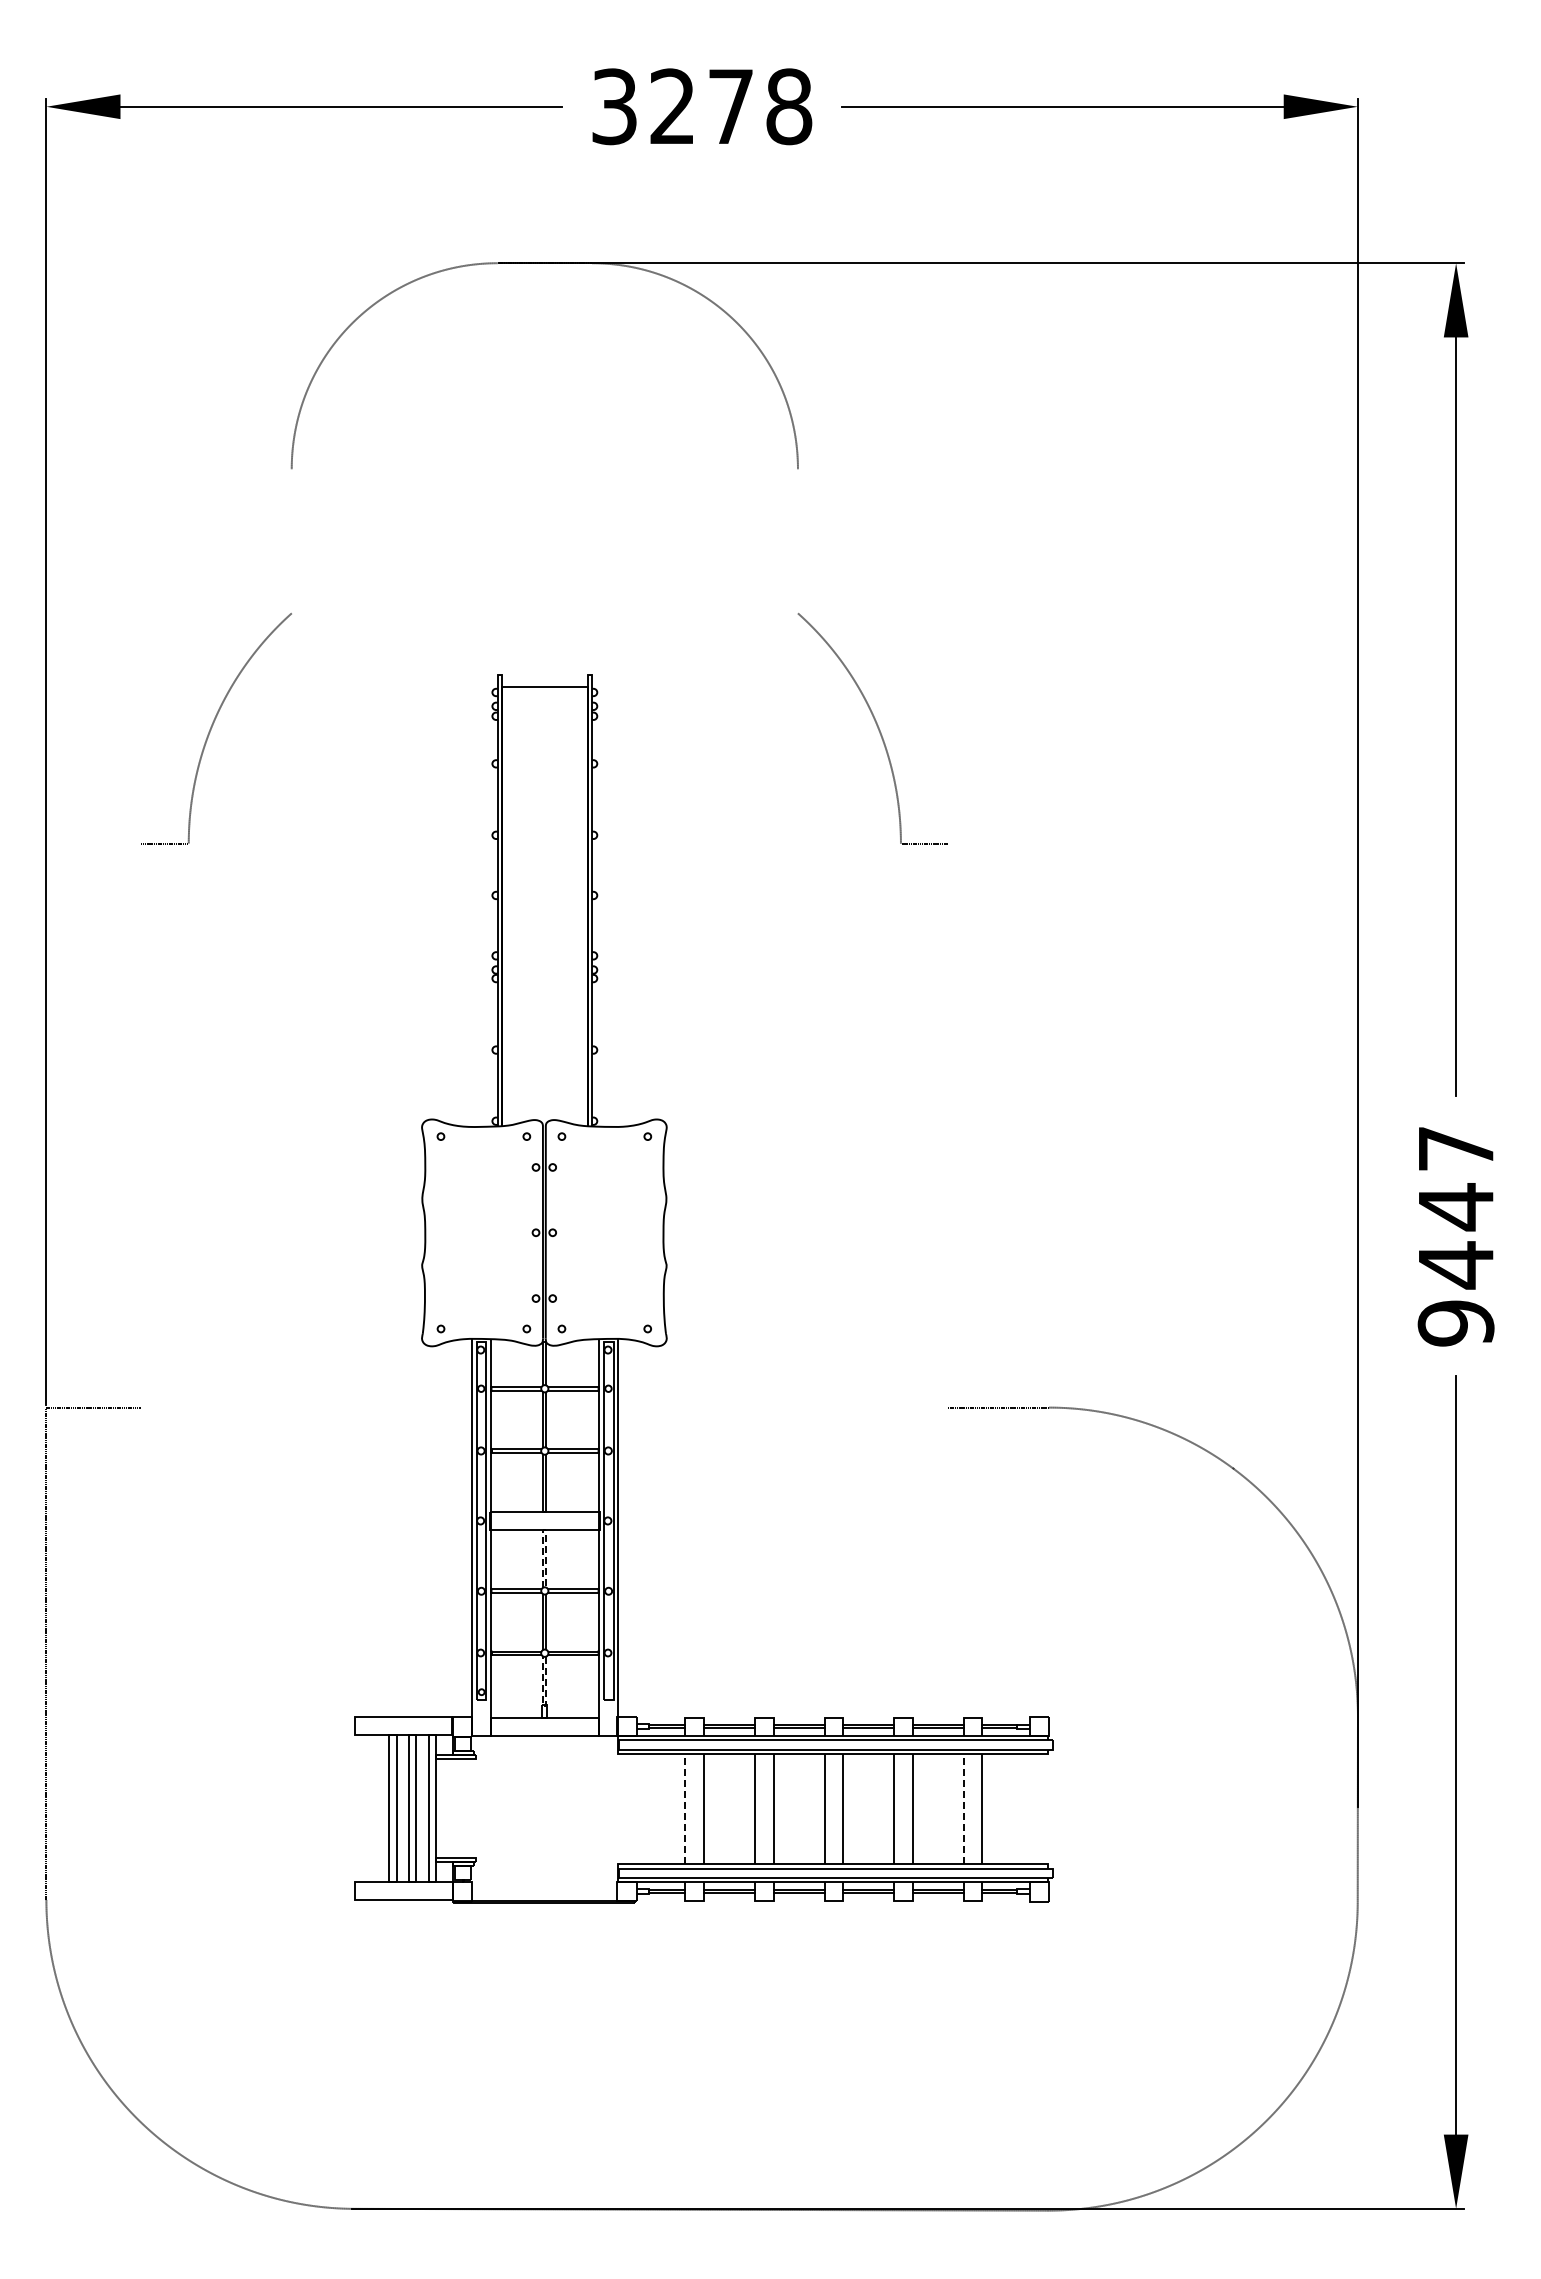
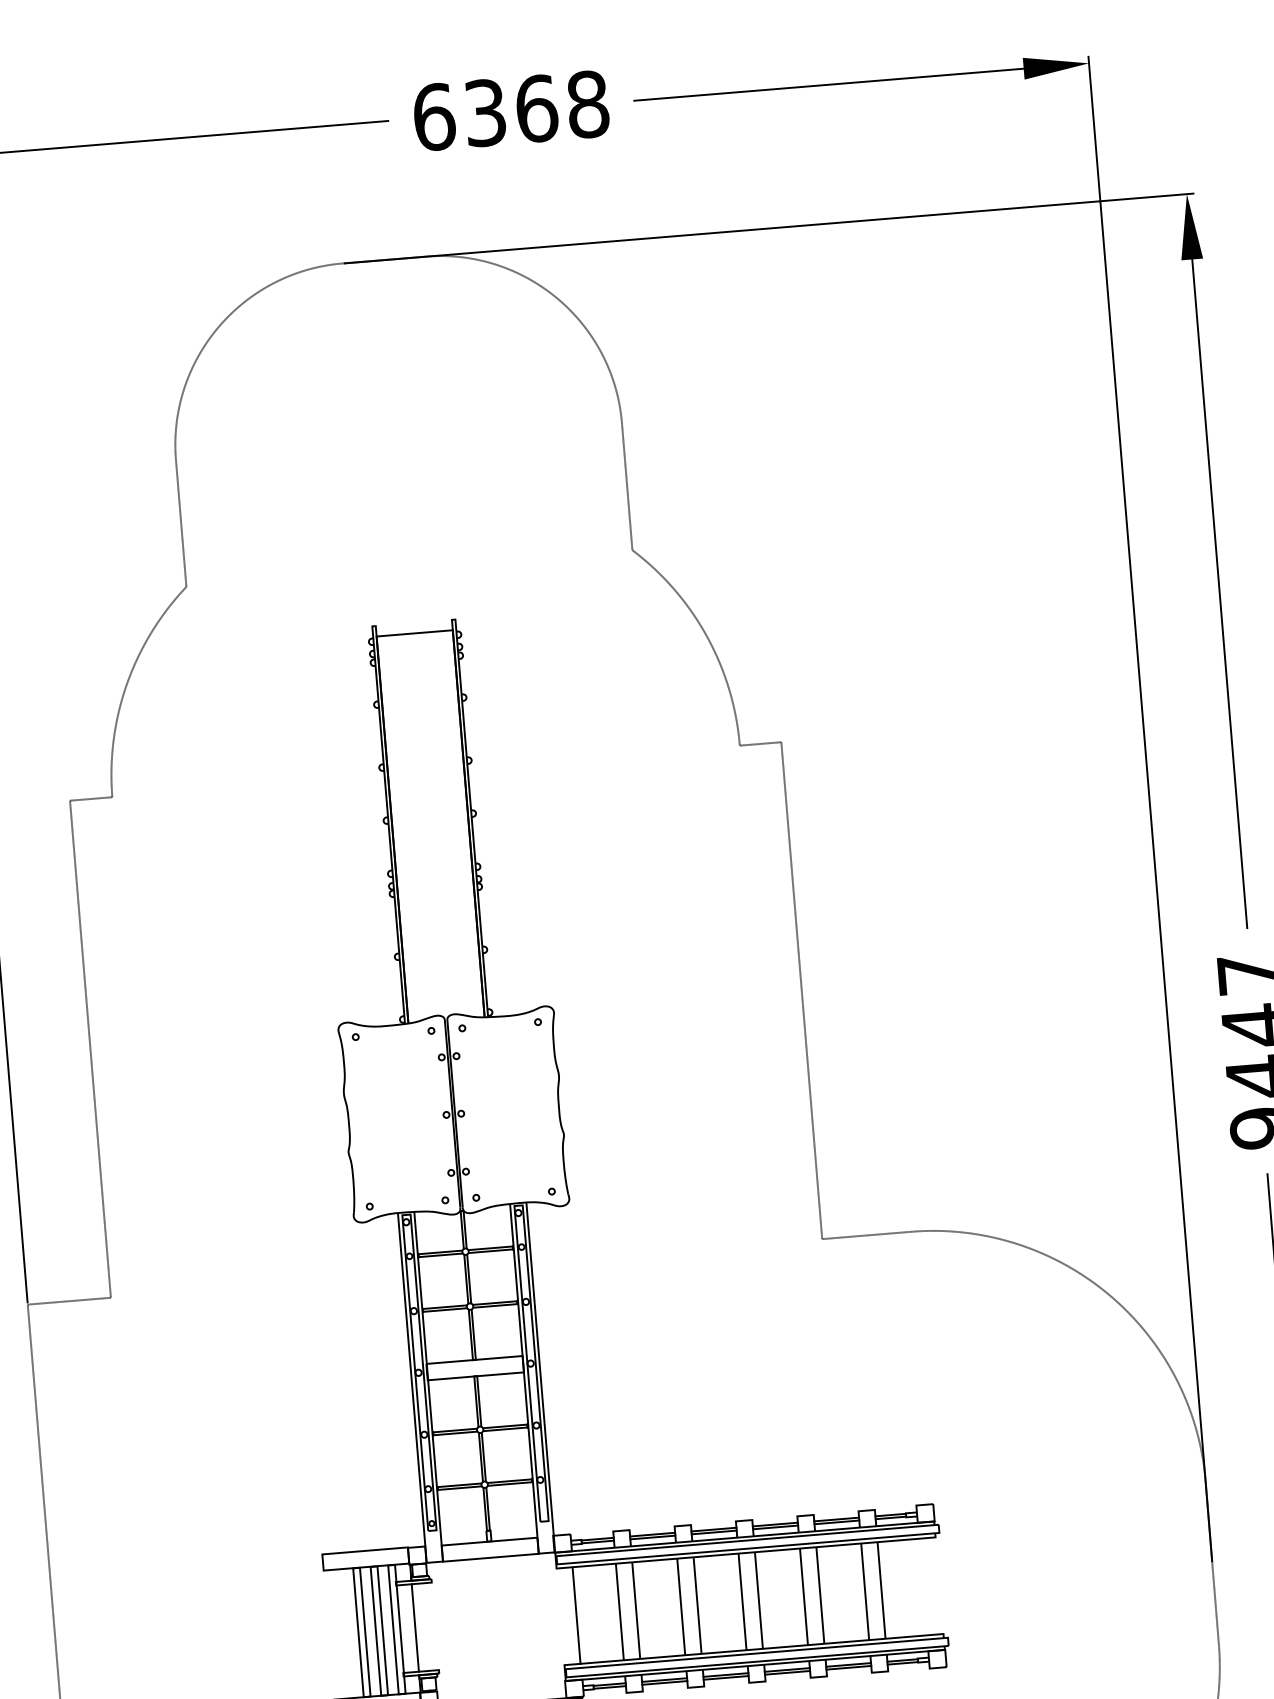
text: (673, 106) -> (486, 112), 3278 -> 6368
line: (291, 541) -> (180, 523), added
line: (797, 541) -> (626, 486), added
line: (140, 1125) -> (90, 1049), added
line: (948, 1125) -> (802, 990), added
line: (544, 1530) -> (475, 1376), dashed -> solid
line: (544, 1705) -> (488, 1530), dashed -> solid
line: (453, 1807) -> (415, 1627), added
line: (636, 1809) -> (576, 1615), added
line: (685, 1809) -> (619, 1612), dashed -> solid
line: (963, 1809) -> (864, 1592), dashed -> solid

